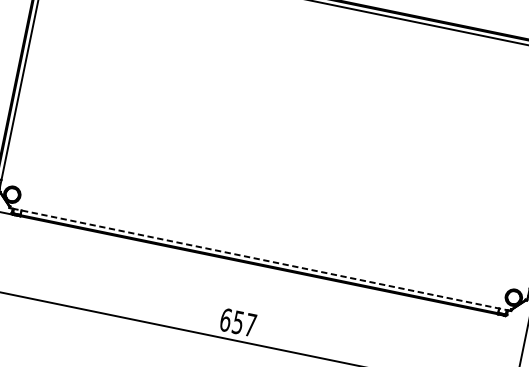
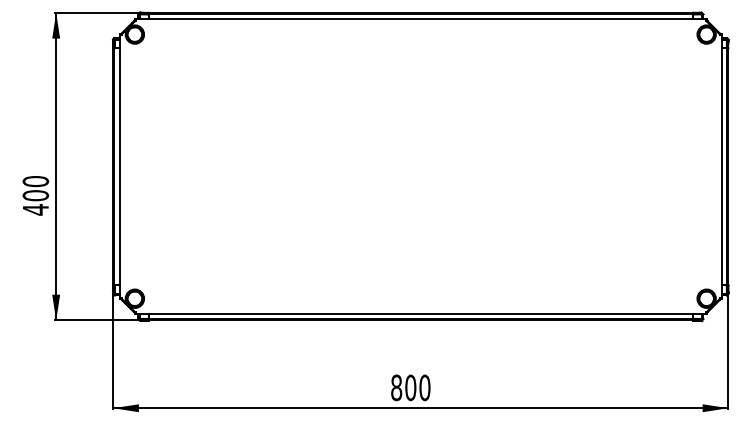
line: (260, 259) -> (420, 313), dashed -> solid
text: (238, 322) -> (410, 387), 657 -> 800

